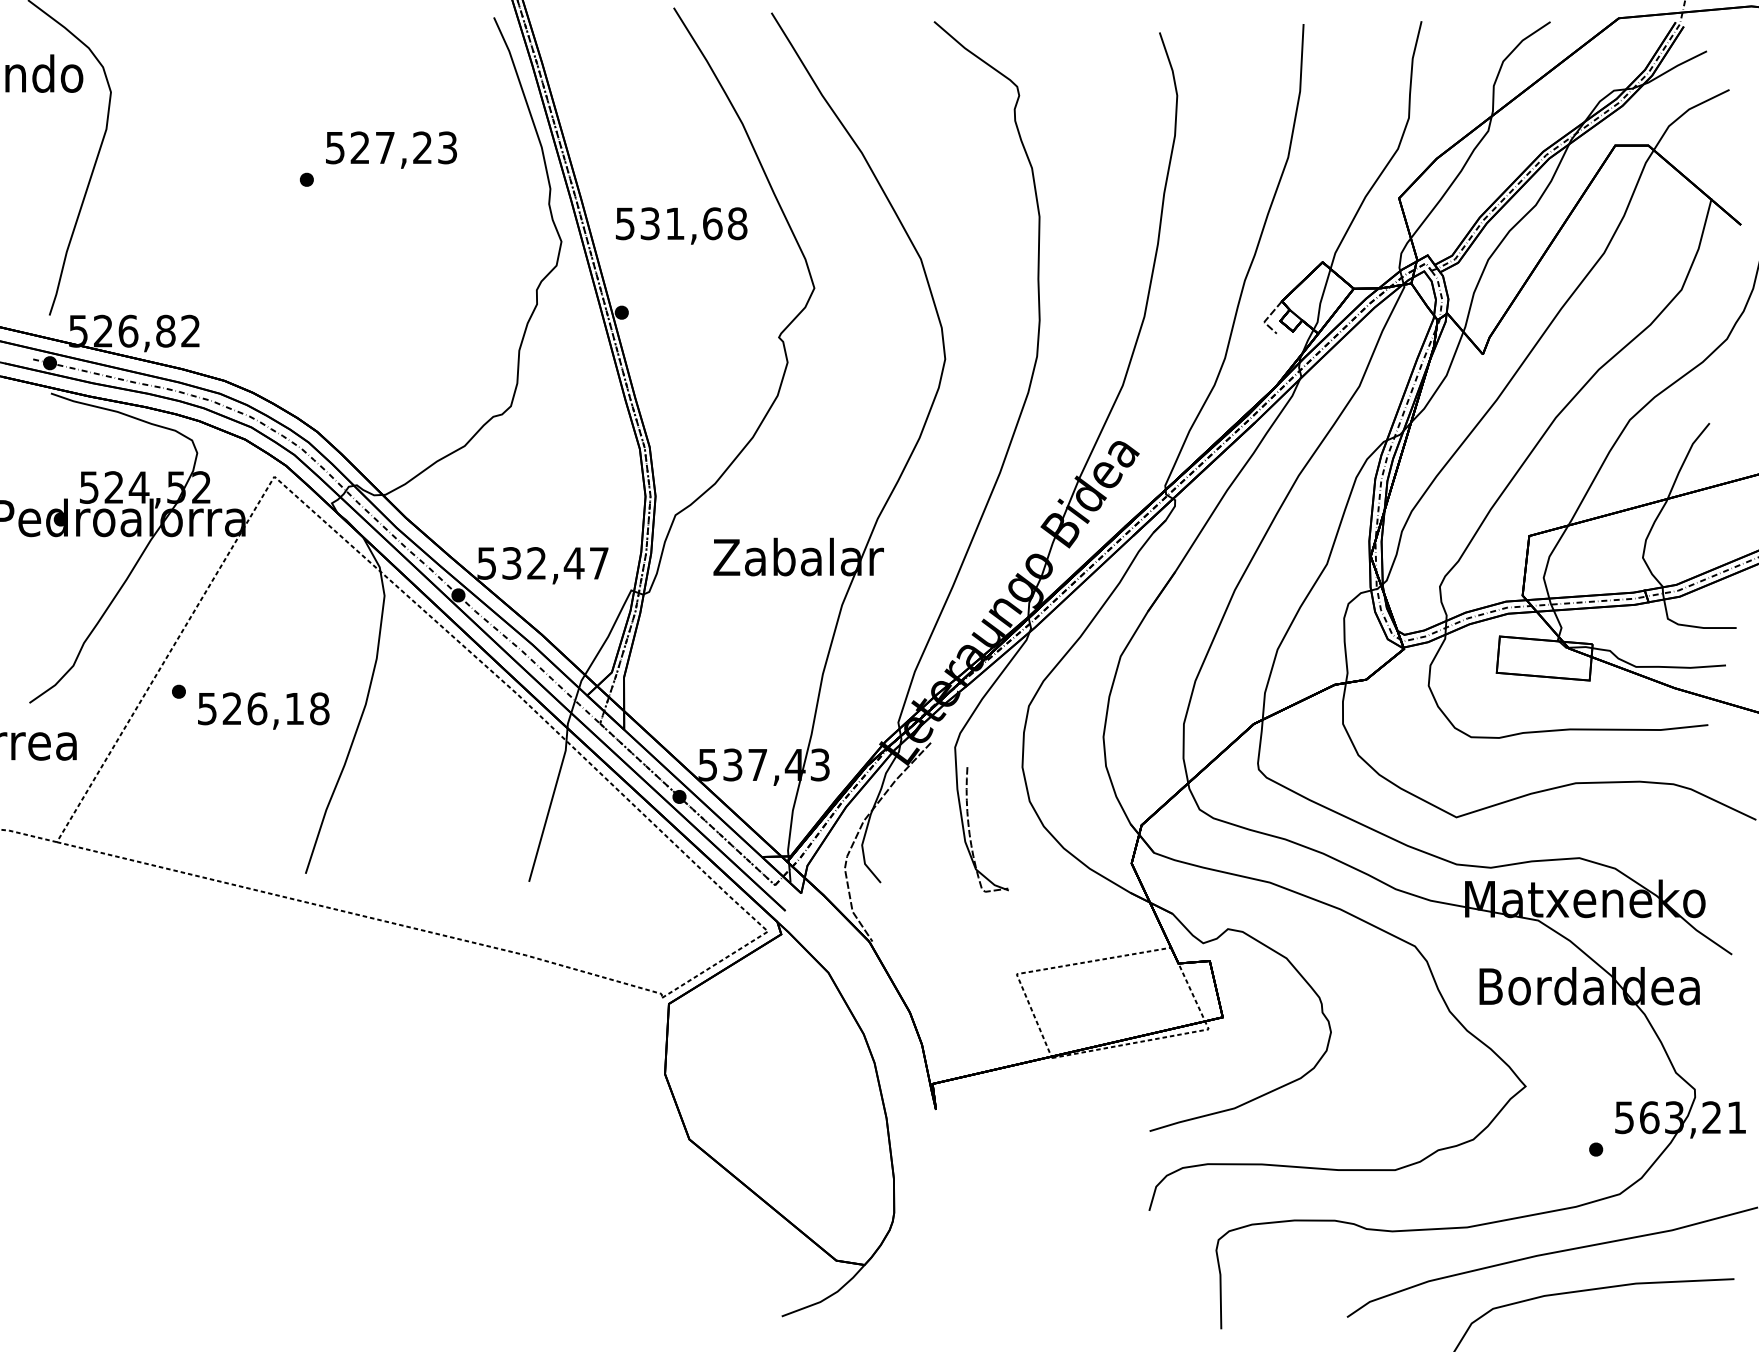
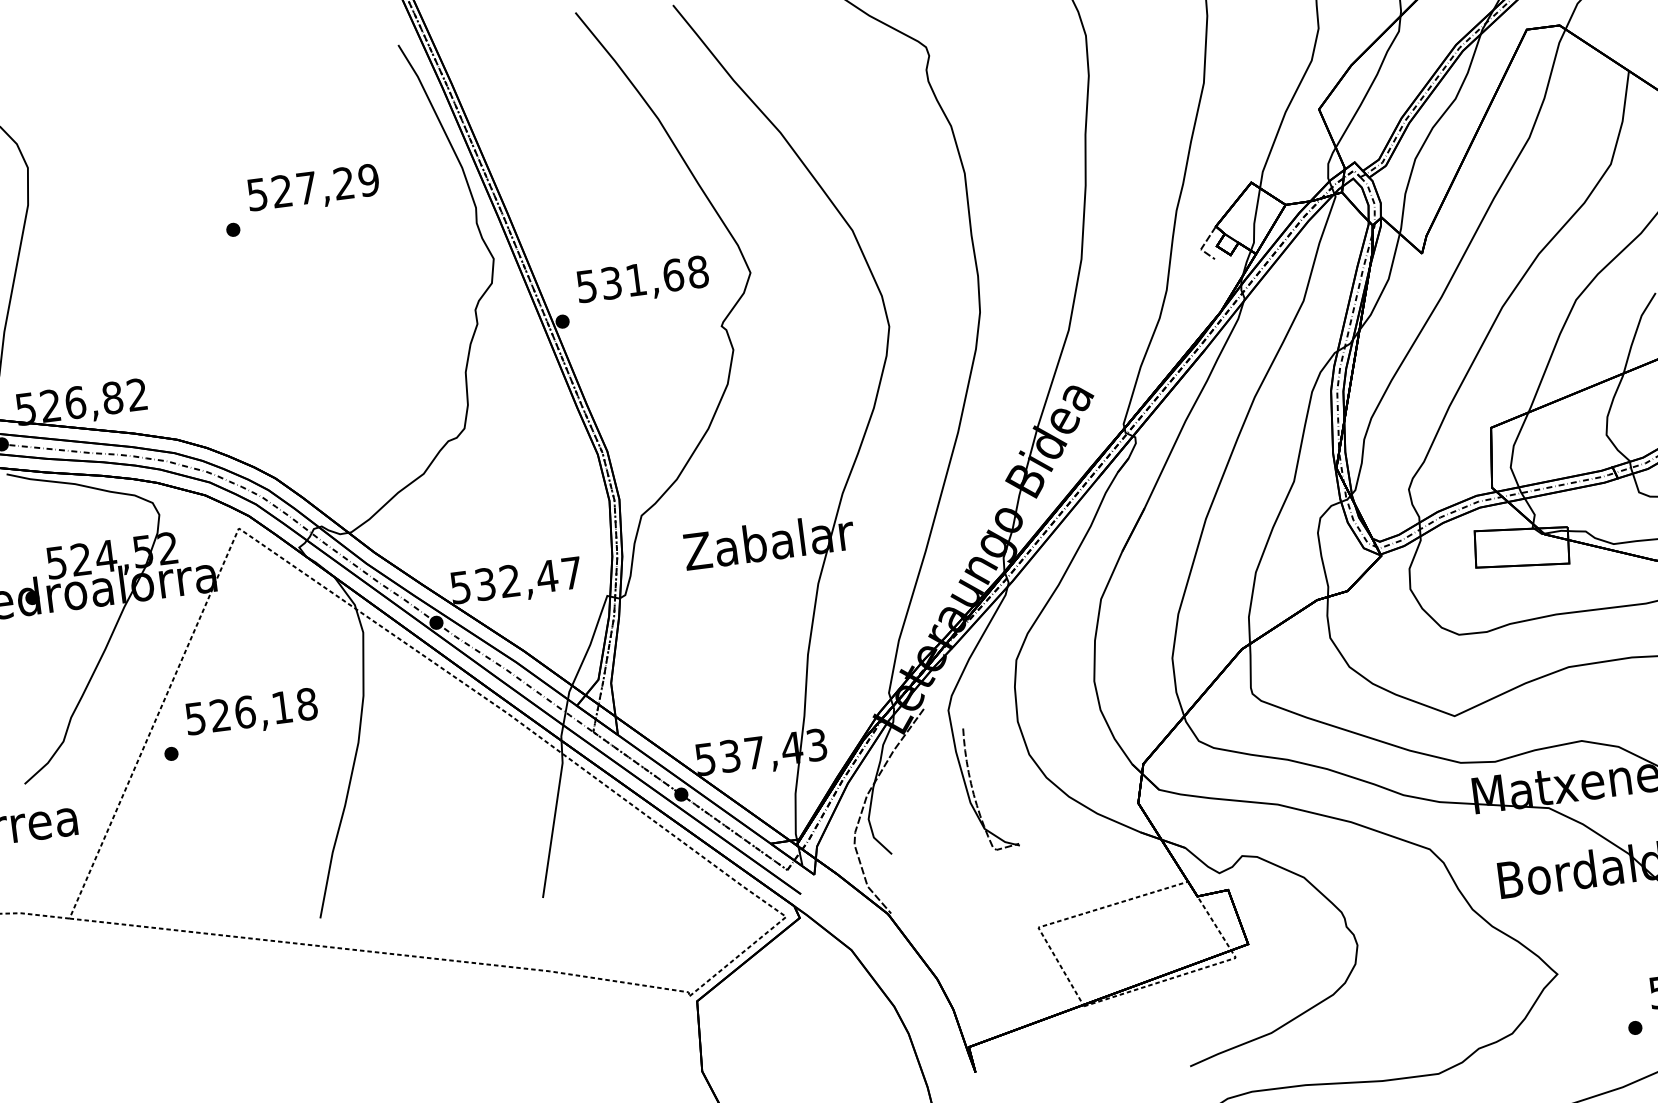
text: (447, 147) -> (368, 179), 527,23 -> 527,29
text: (681, 225) -> (642, 280), moved
text: (263, 710) -> (251, 713), moved

